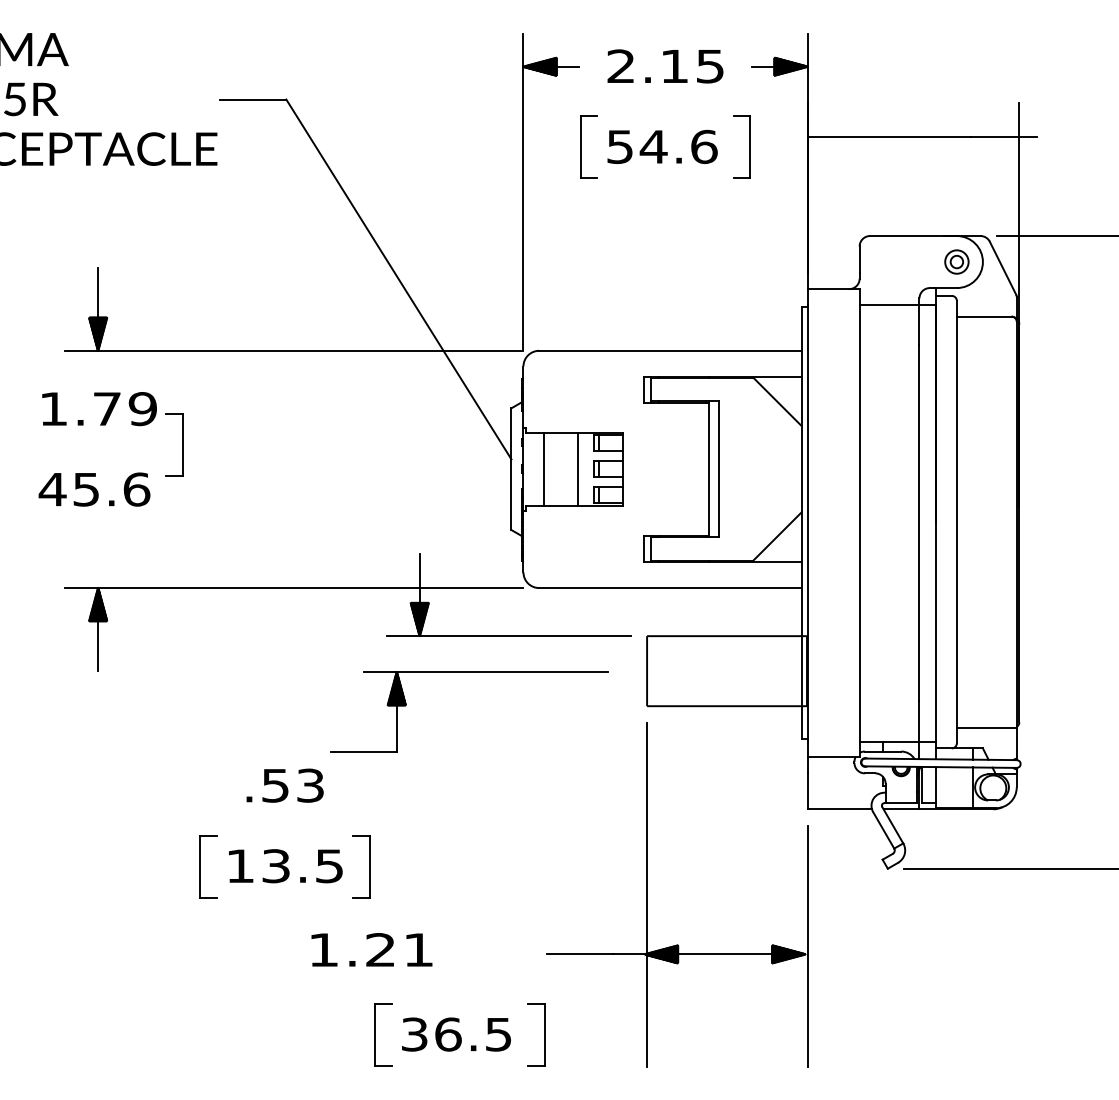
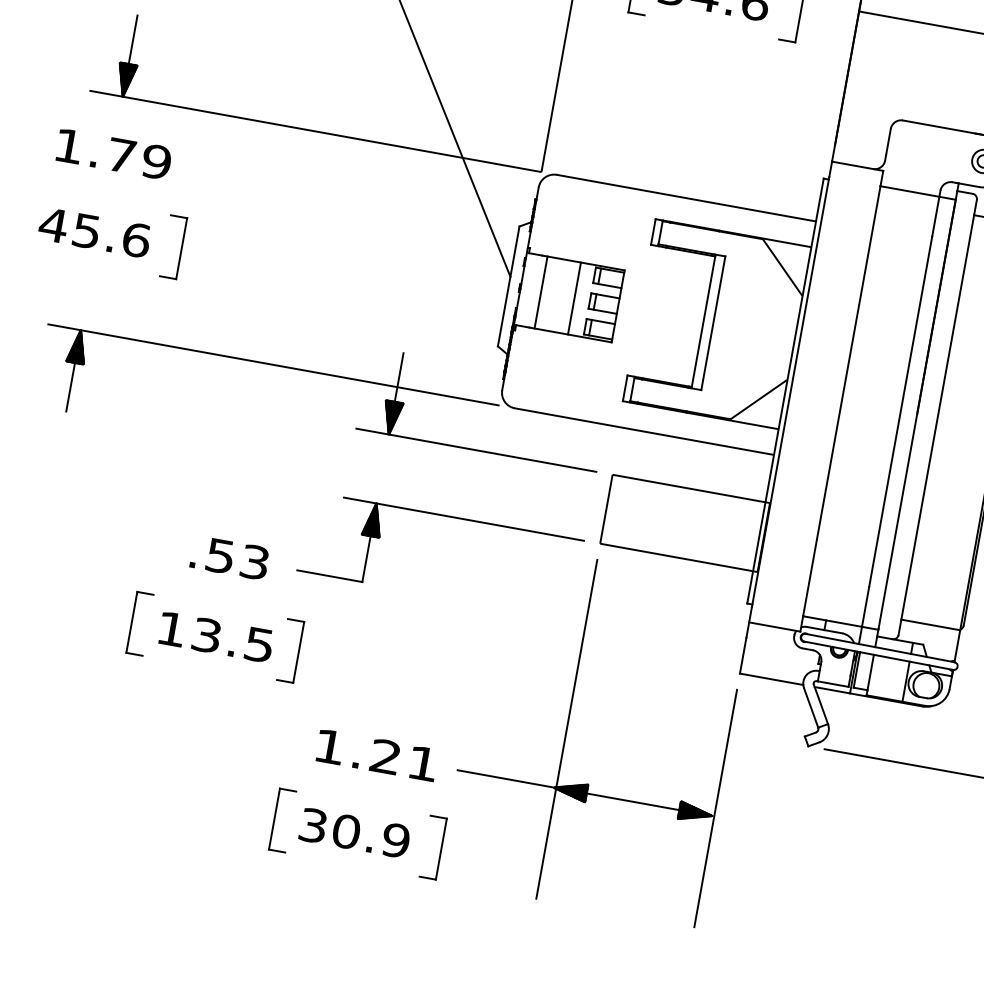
part: (182, 444) -> (181, 248), moved
part: (469, 672) -> (448, 516), moved
text: (371, 949) -> (376, 754), moved
text: (473, 1034) -> (371, 836), 36.5 -> 30.9

